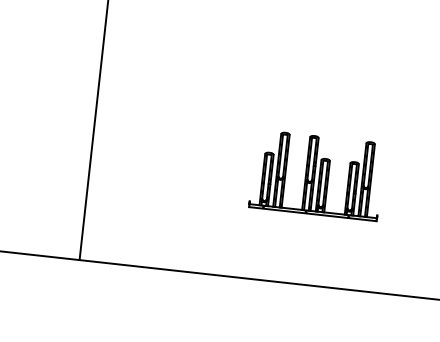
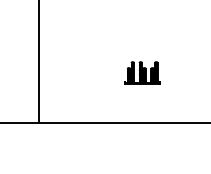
part: (316, 174) -> (142, 72), size x0.6

